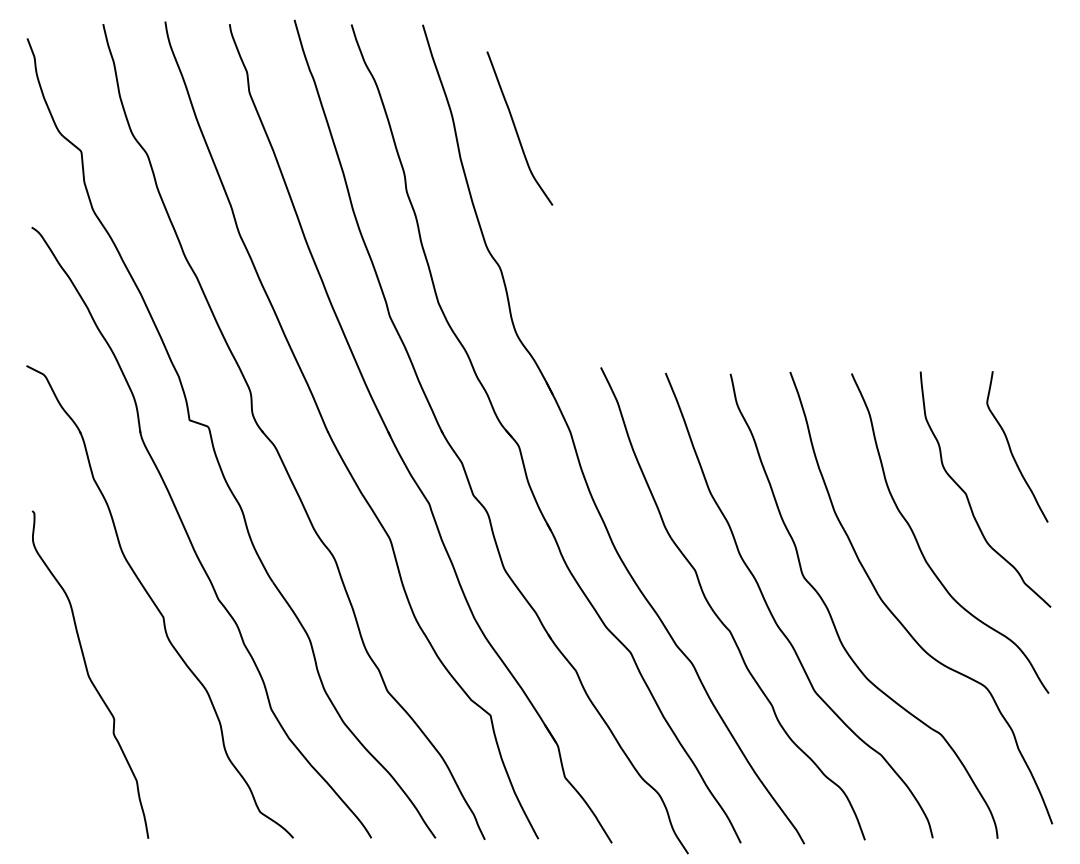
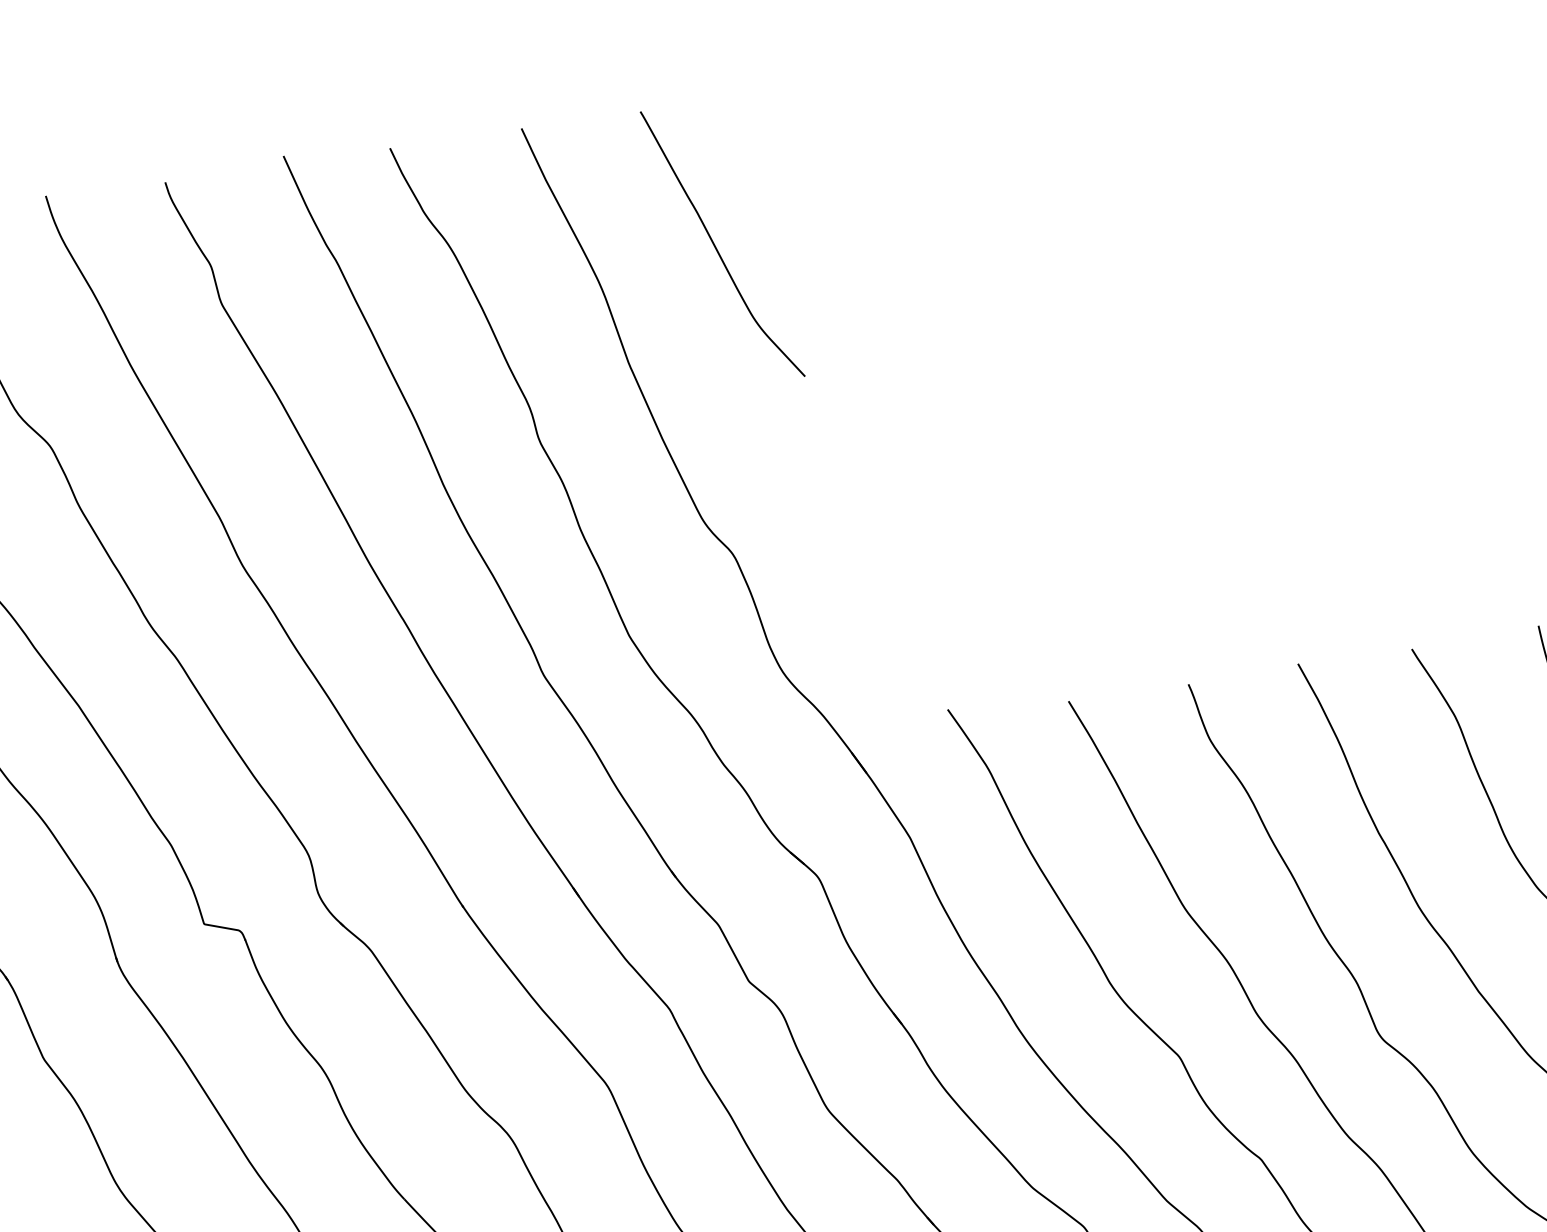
curve: (516, 128) -> (716, 245), moved

